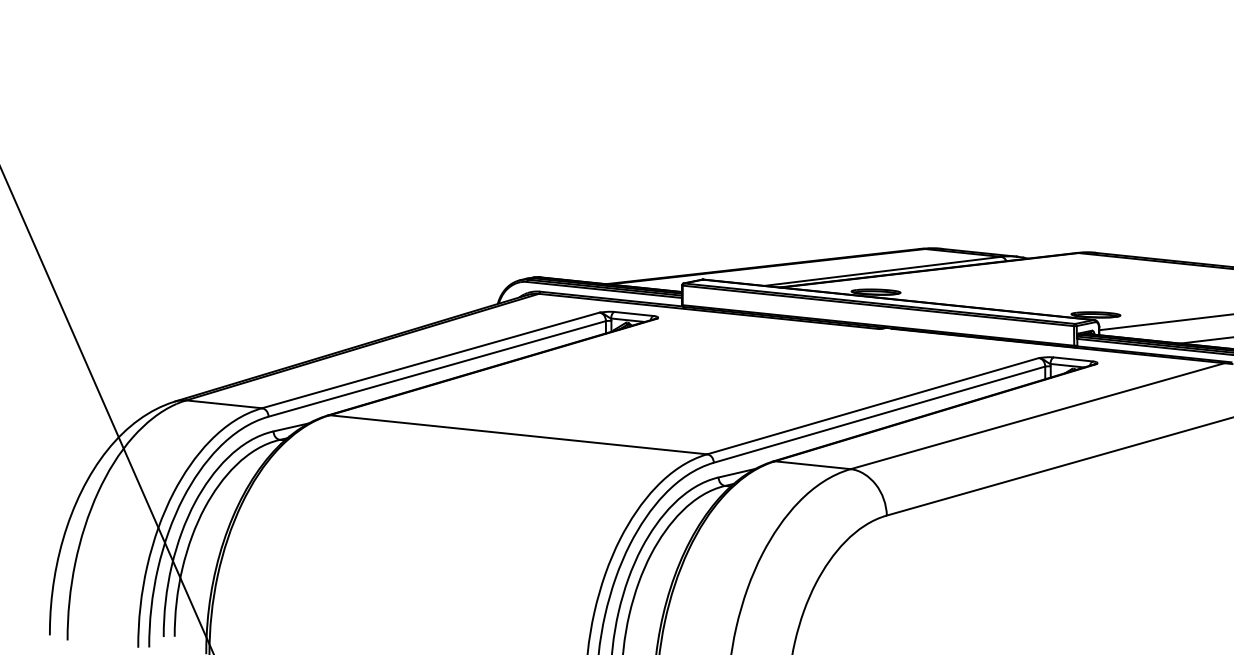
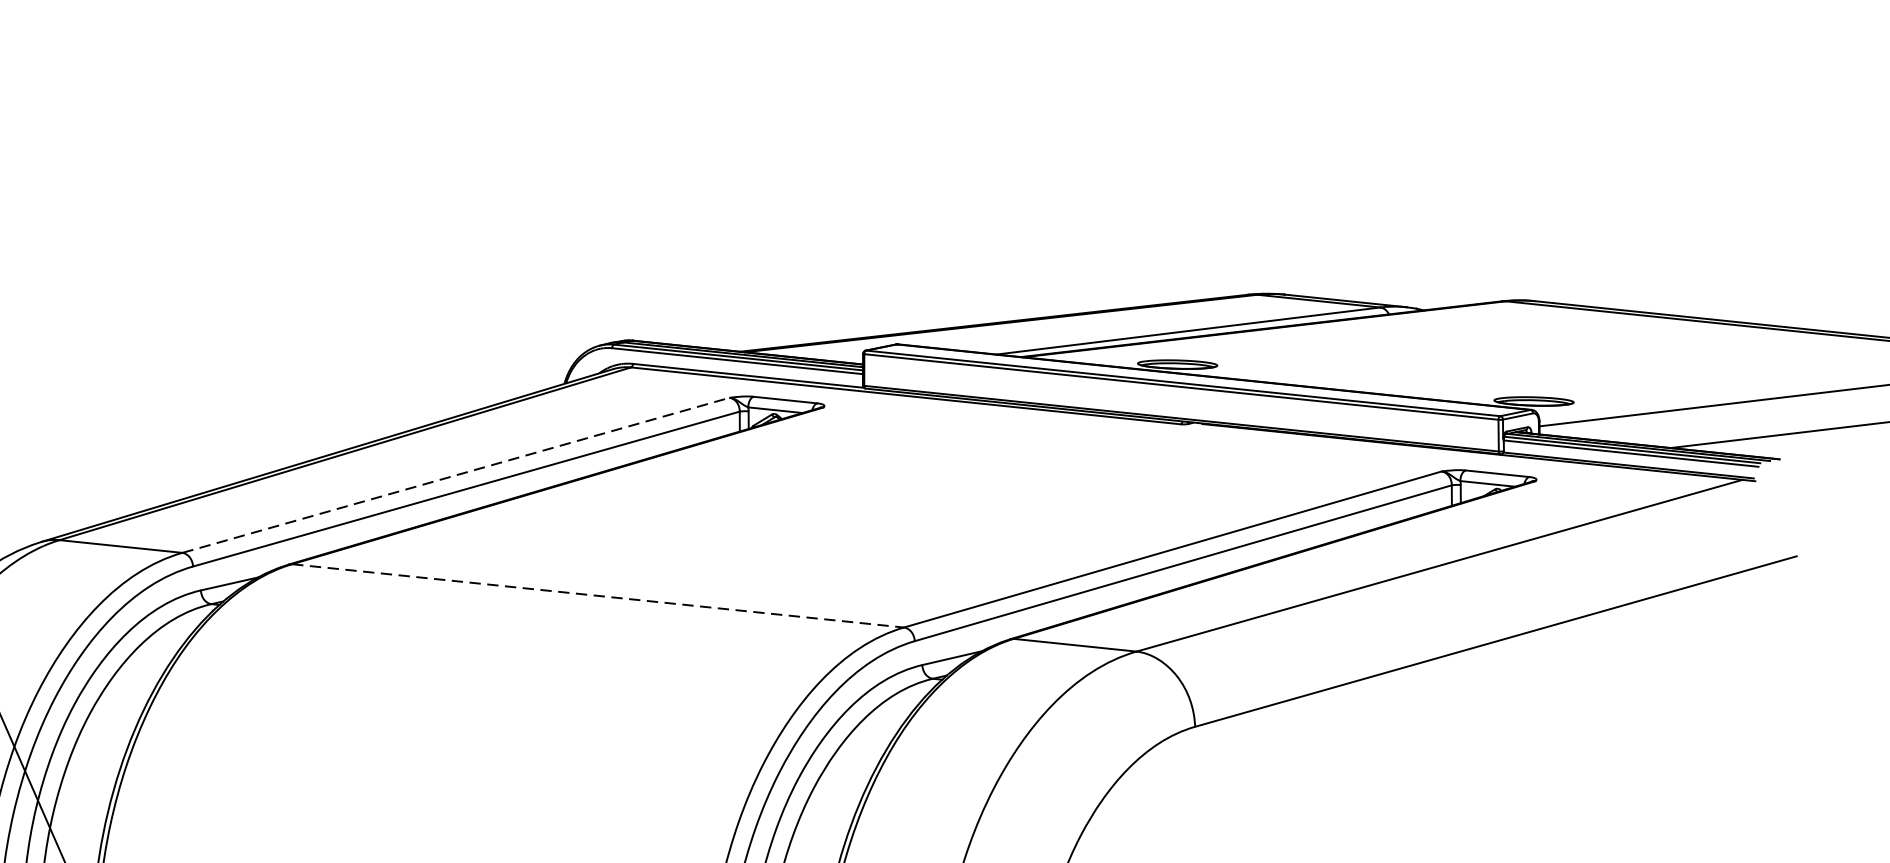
line: (431, 360) -> (457, 475), solid -> dashed
line: (518, 434) -> (598, 595), solid -> dashed

